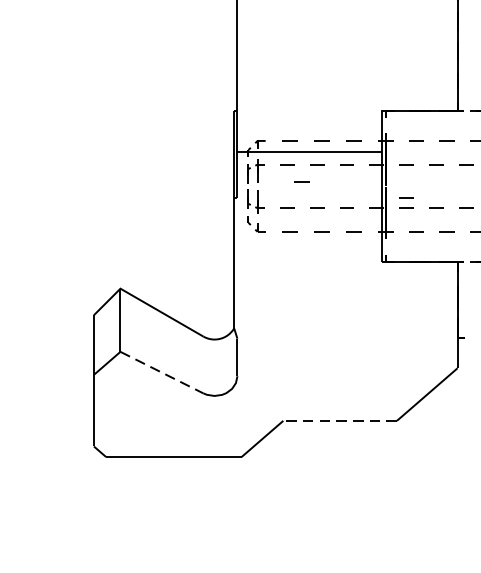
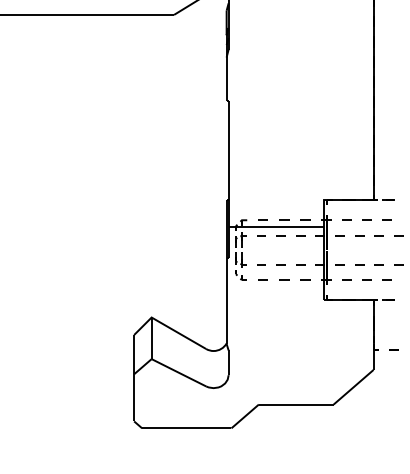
line: (302, 180) -> (271, 246), removed
line: (405, 197) -> (339, 257), removed
line: (161, 372) -> (178, 372), dashed -> solid
line: (338, 420) -> (295, 404), dashed -> solid

